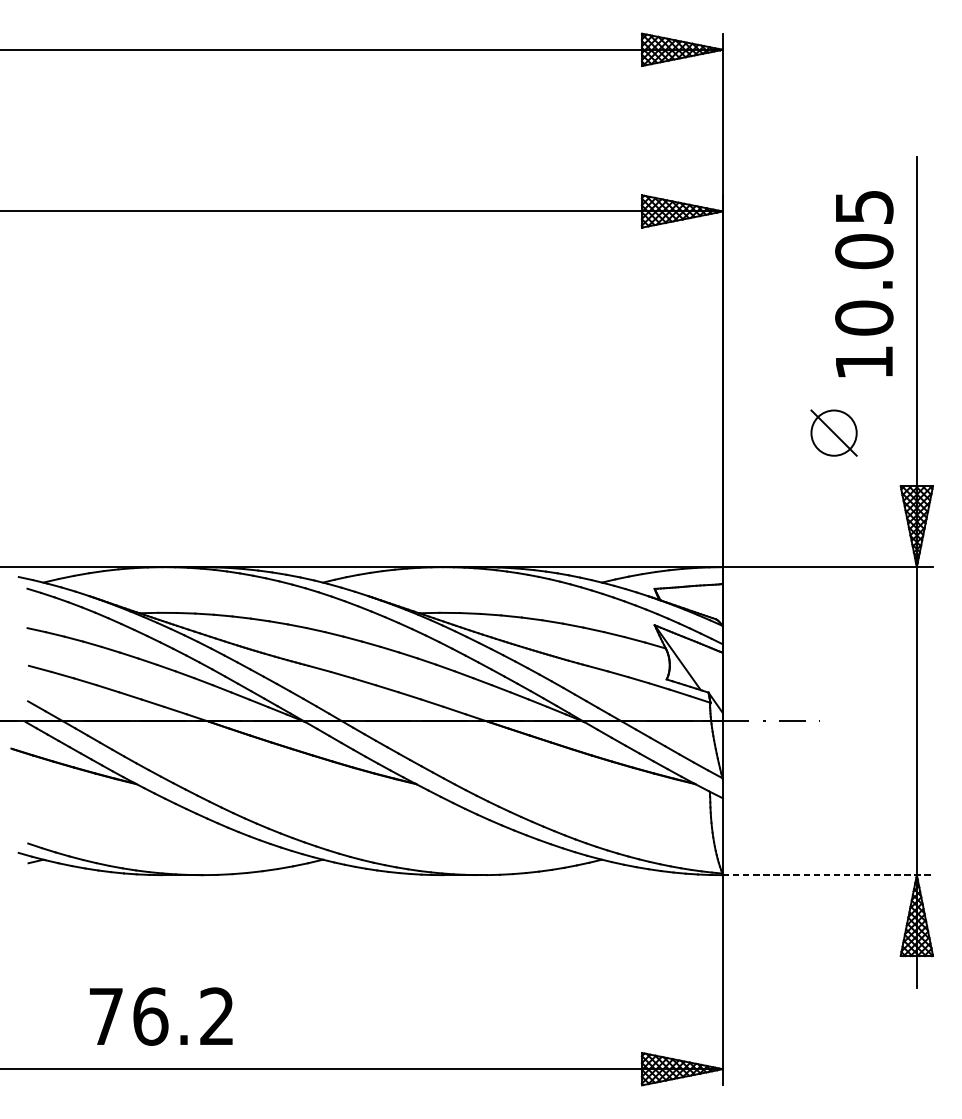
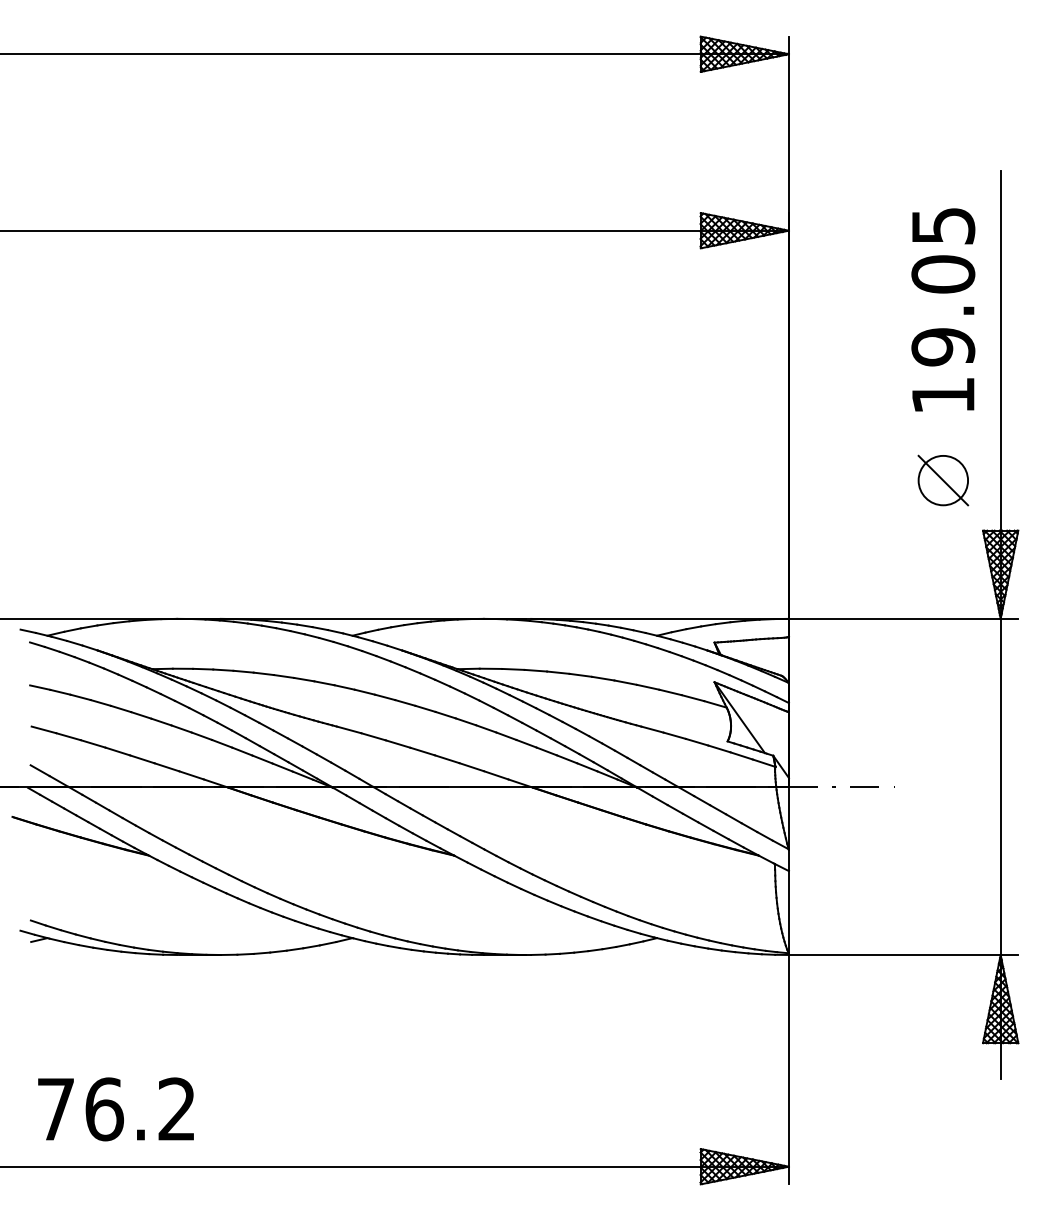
text: (864, 318) -> (943, 347), 10.05 -> 19.05
part: (834, 433) -> (943, 480), moved
line: (827, 874) -> (903, 954), dashed -> solid
text: (160, 1016) -> (115, 1109), moved

